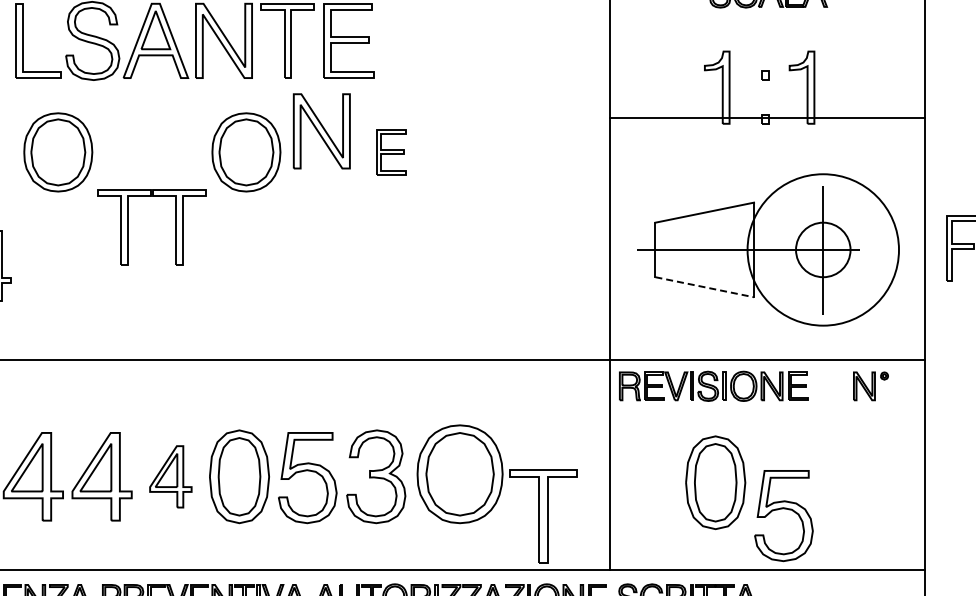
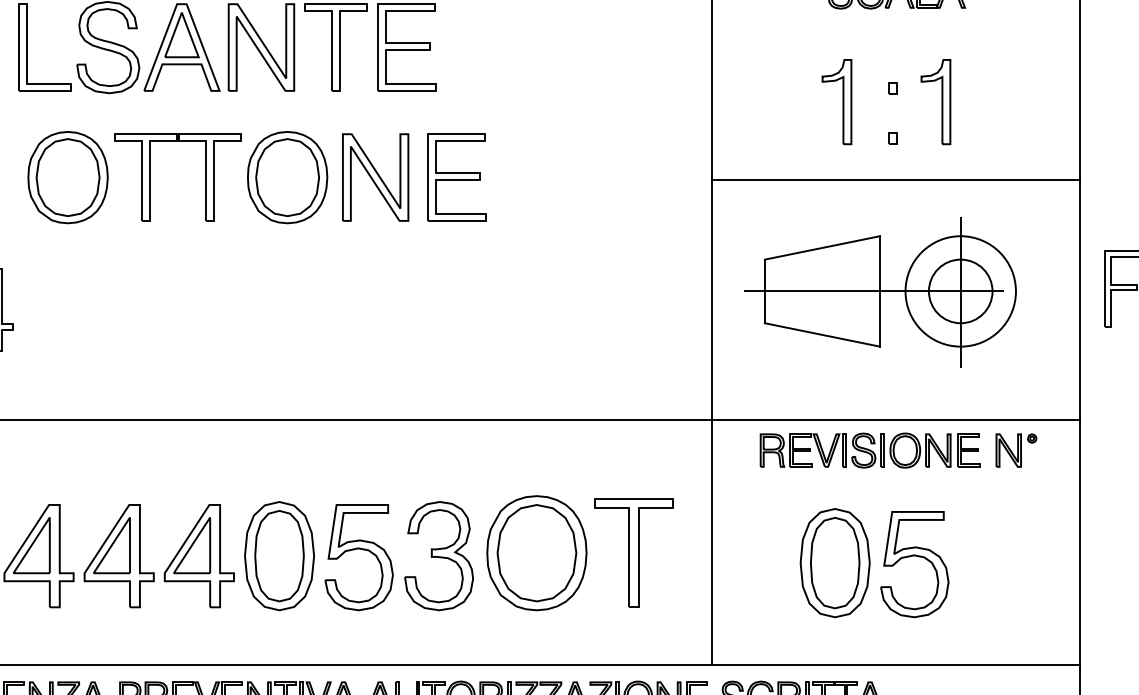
line: (767, 118) -> (895, 180), moved
part: (321, 131) -> (375, 177), moved
part: (391, 152) -> (456, 177), size x1.67
part: (128, 227) -> (149, 177), moved
circle: (822, 249) -> (959, 290), size x0.62
line: (705, 287) -> (823, 335), dashed -> solid
part: (713, 385) -> (869, 449), moved
part: (170, 476) -> (199, 555), size x1.43
part: (783, 509) -> (914, 556), moved
part: (543, 516) -> (634, 553), moved

